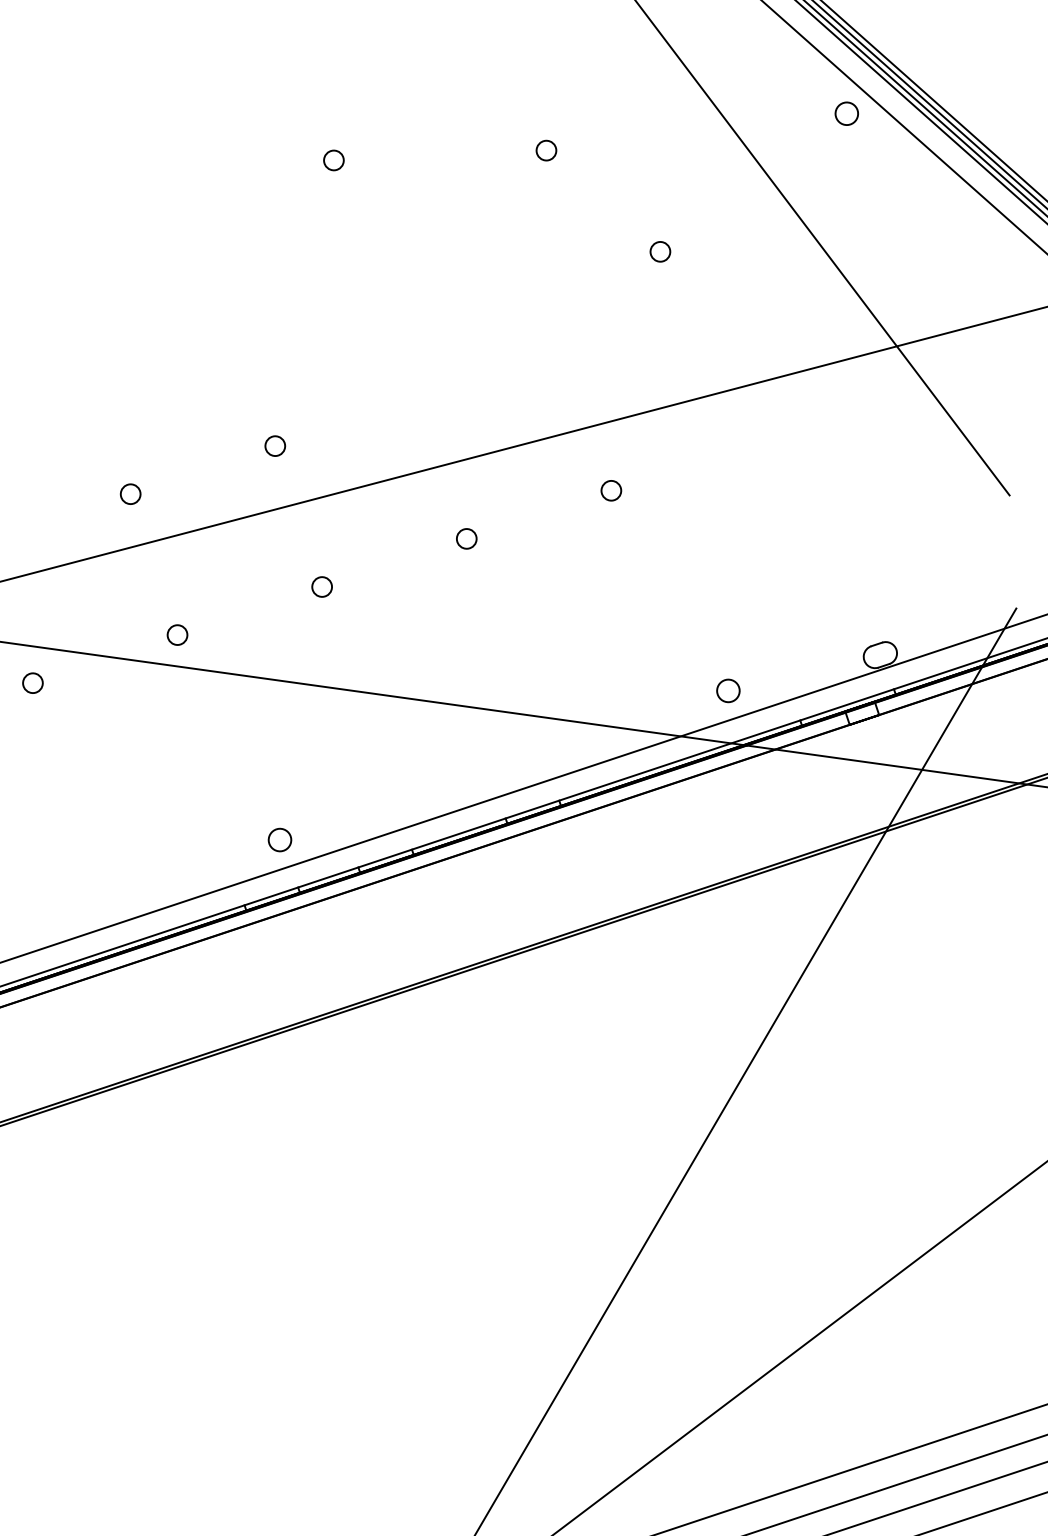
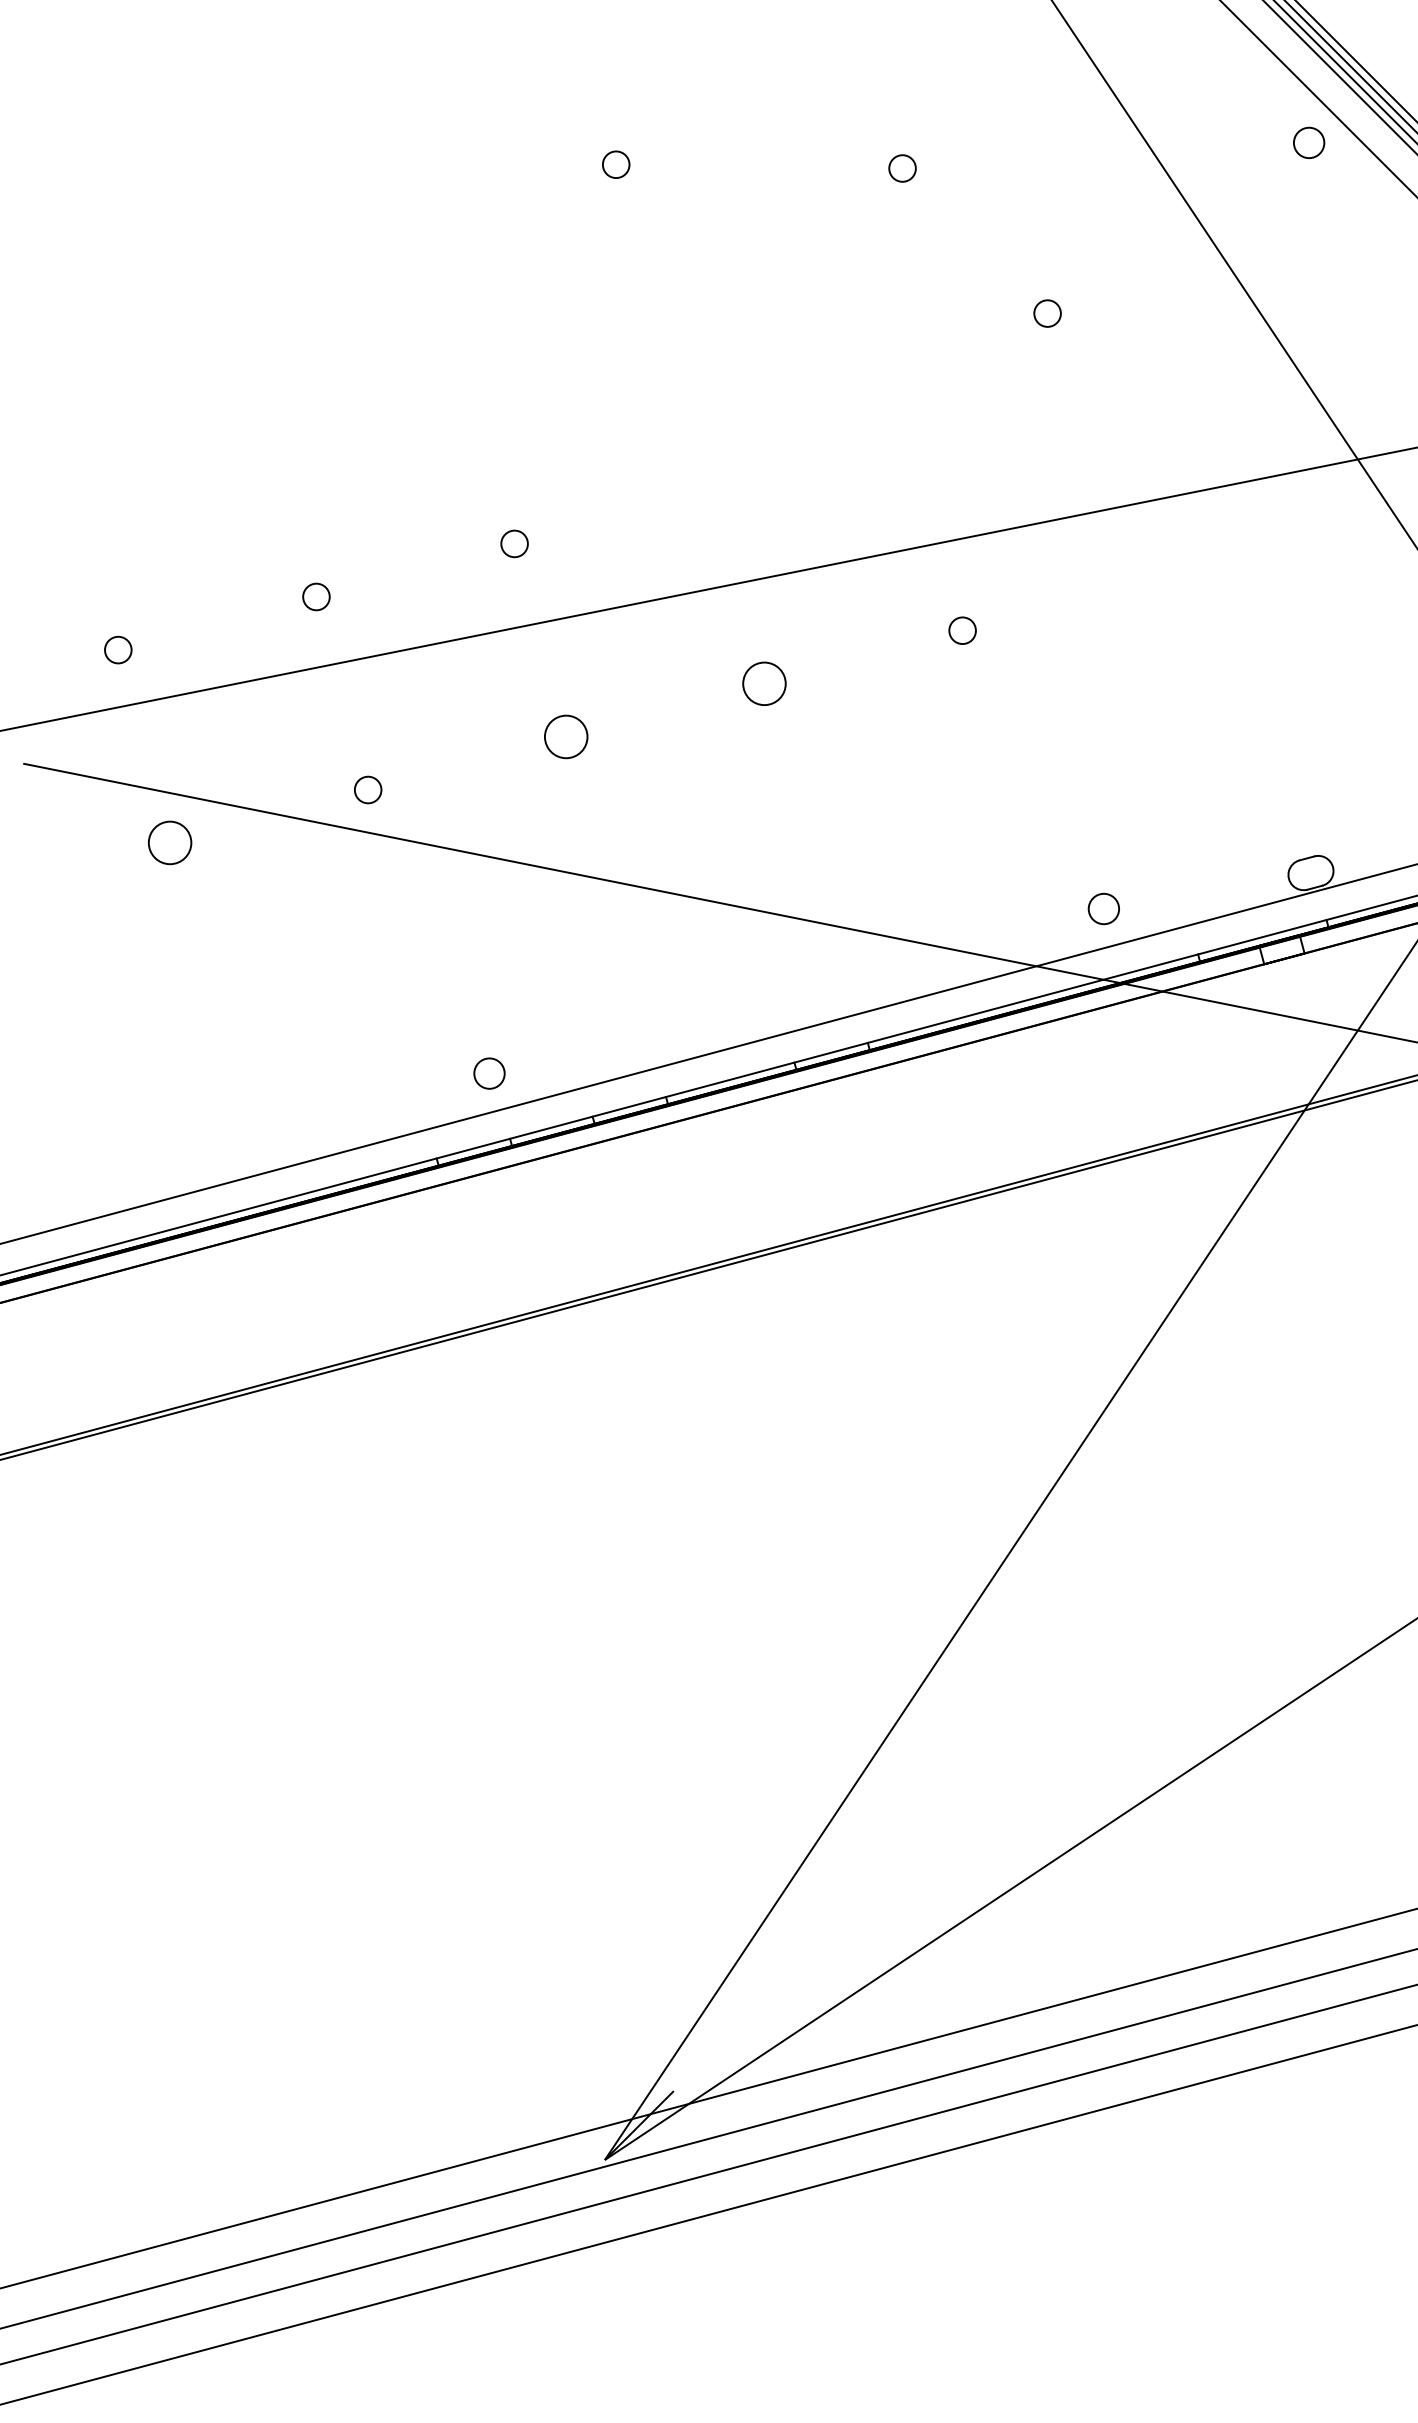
circle: (466, 538) -> (764, 683), size x1.6
circle: (322, 586) -> (566, 736), size x1.6
circle: (32, 683) -> (169, 843), size x1.6

